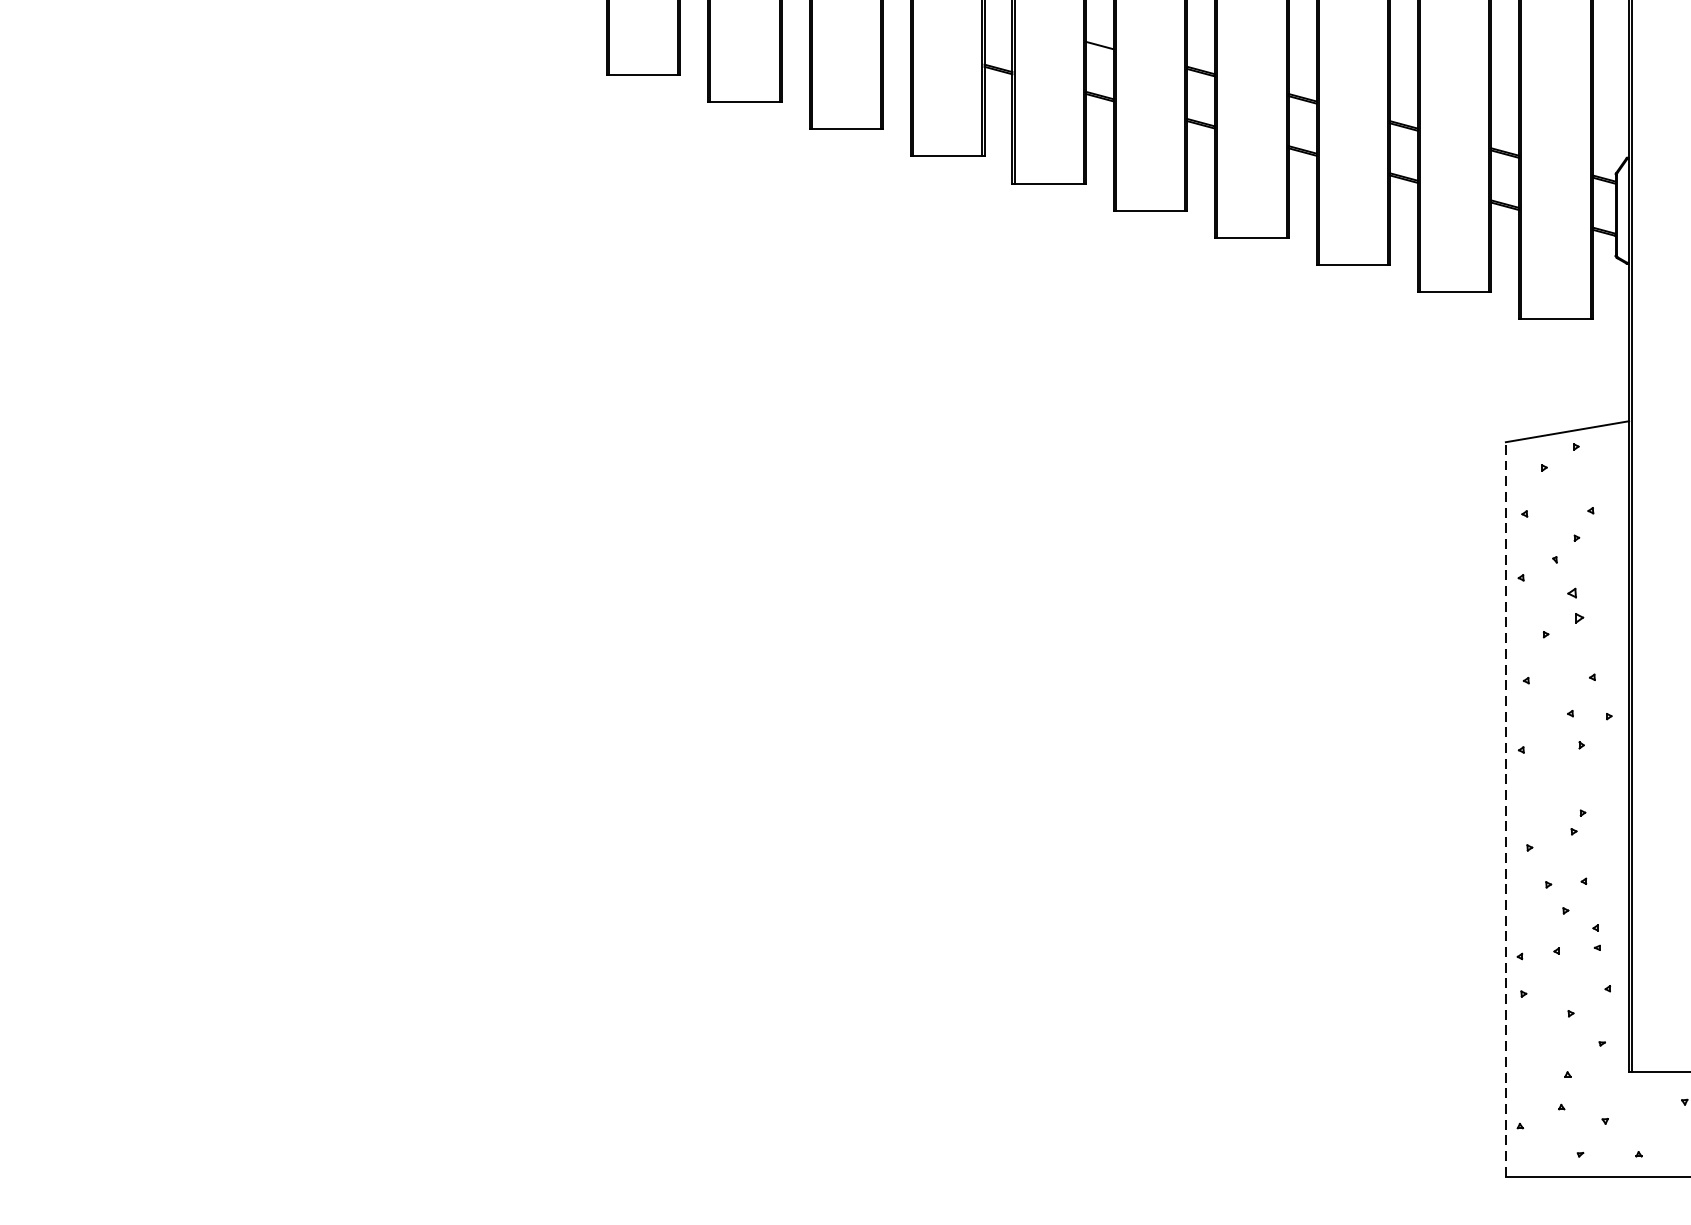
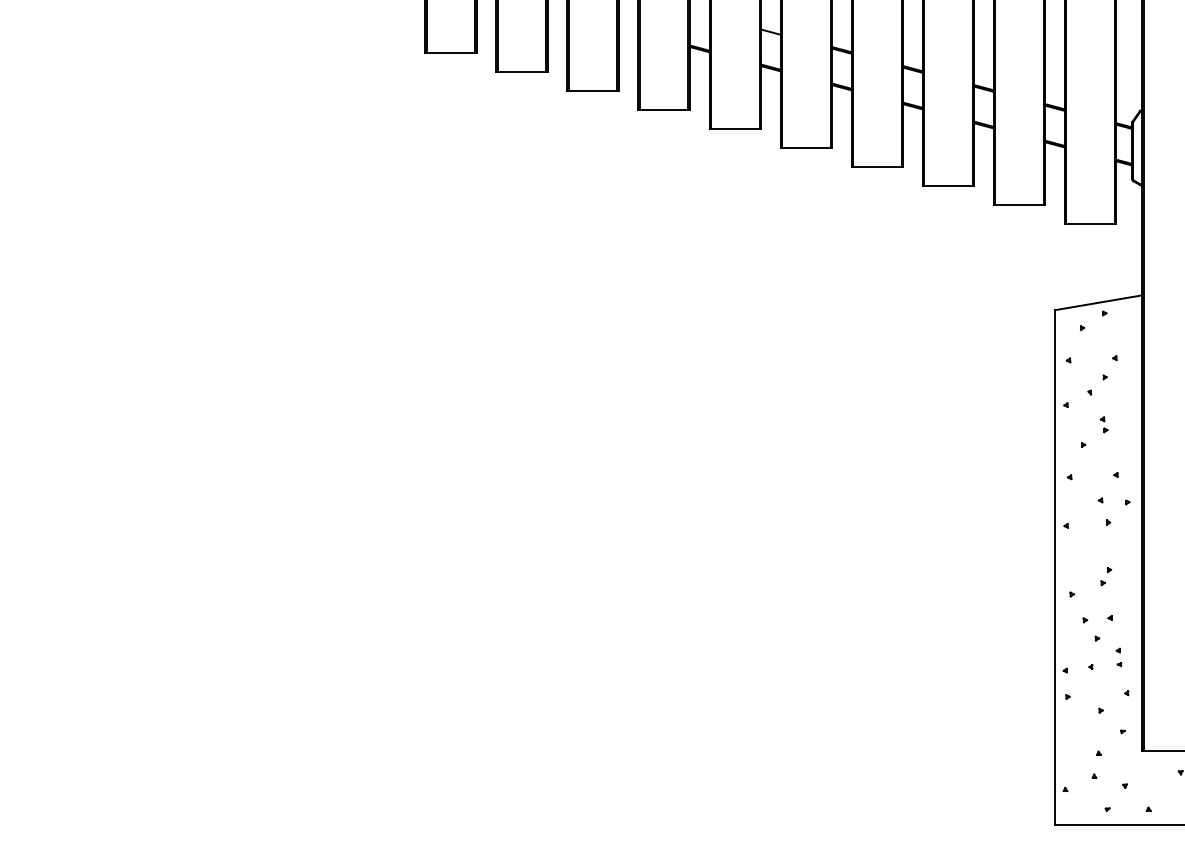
part: (1574, 605) -> (1103, 424), size x0.62
line: (1506, 809) -> (1055, 567), dashed -> solid

